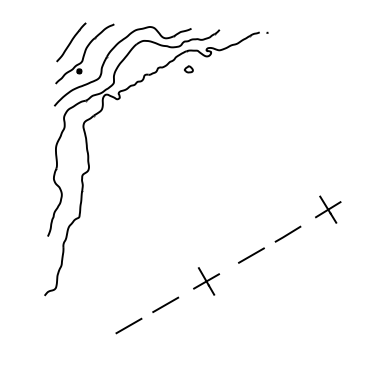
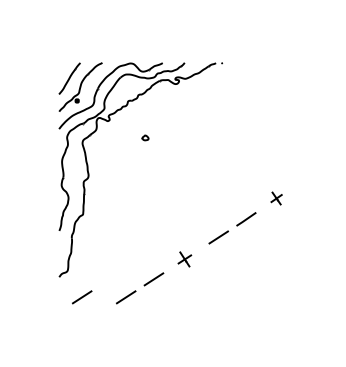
part: (189, 68) -> (145, 137), moved
part: (327, 209) -> (276, 198), size x0.6
part: (206, 281) -> (184, 259), size x0.7
line: (73, 323) -> (82, 297), added

